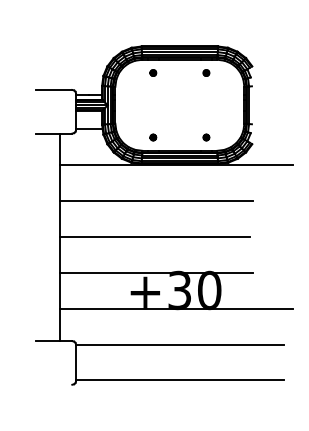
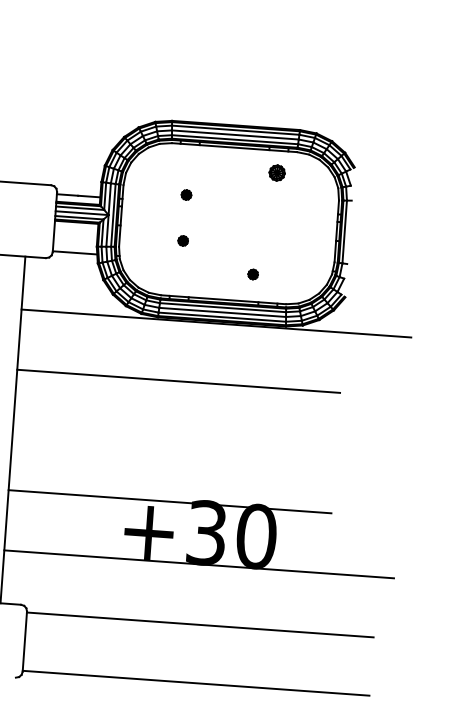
part: (153, 72) -> (186, 194), moved
part: (206, 72) -> (277, 172), size x1.6
part: (153, 137) -> (183, 240), moved
part: (206, 137) -> (253, 274), moved
line: (154, 237) -> (170, 441), removed

